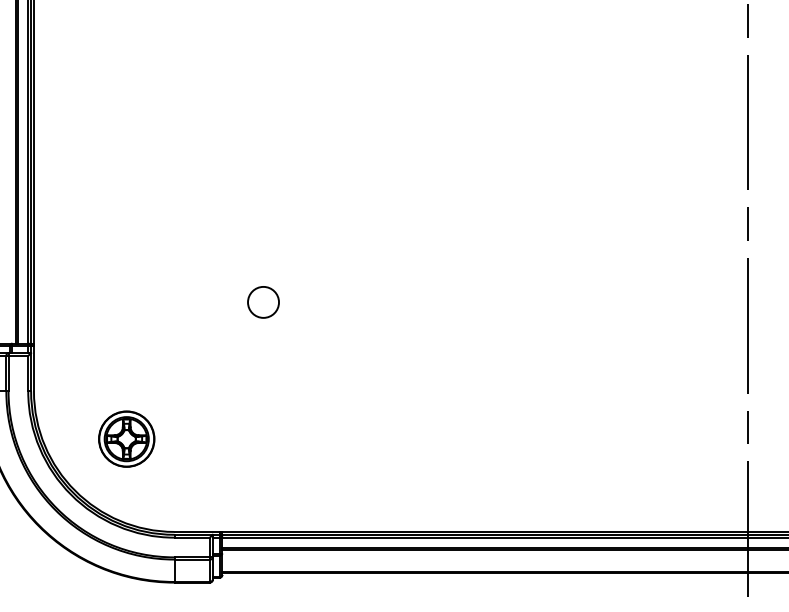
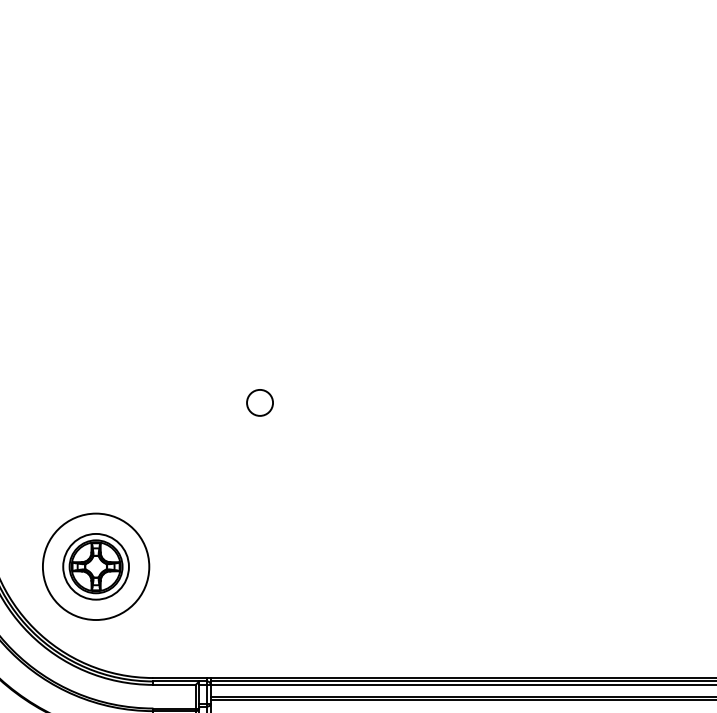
circle: (263, 302) -> (260, 402), size x0.7
circle: (126, 438) -> (95, 566), size x1.6

